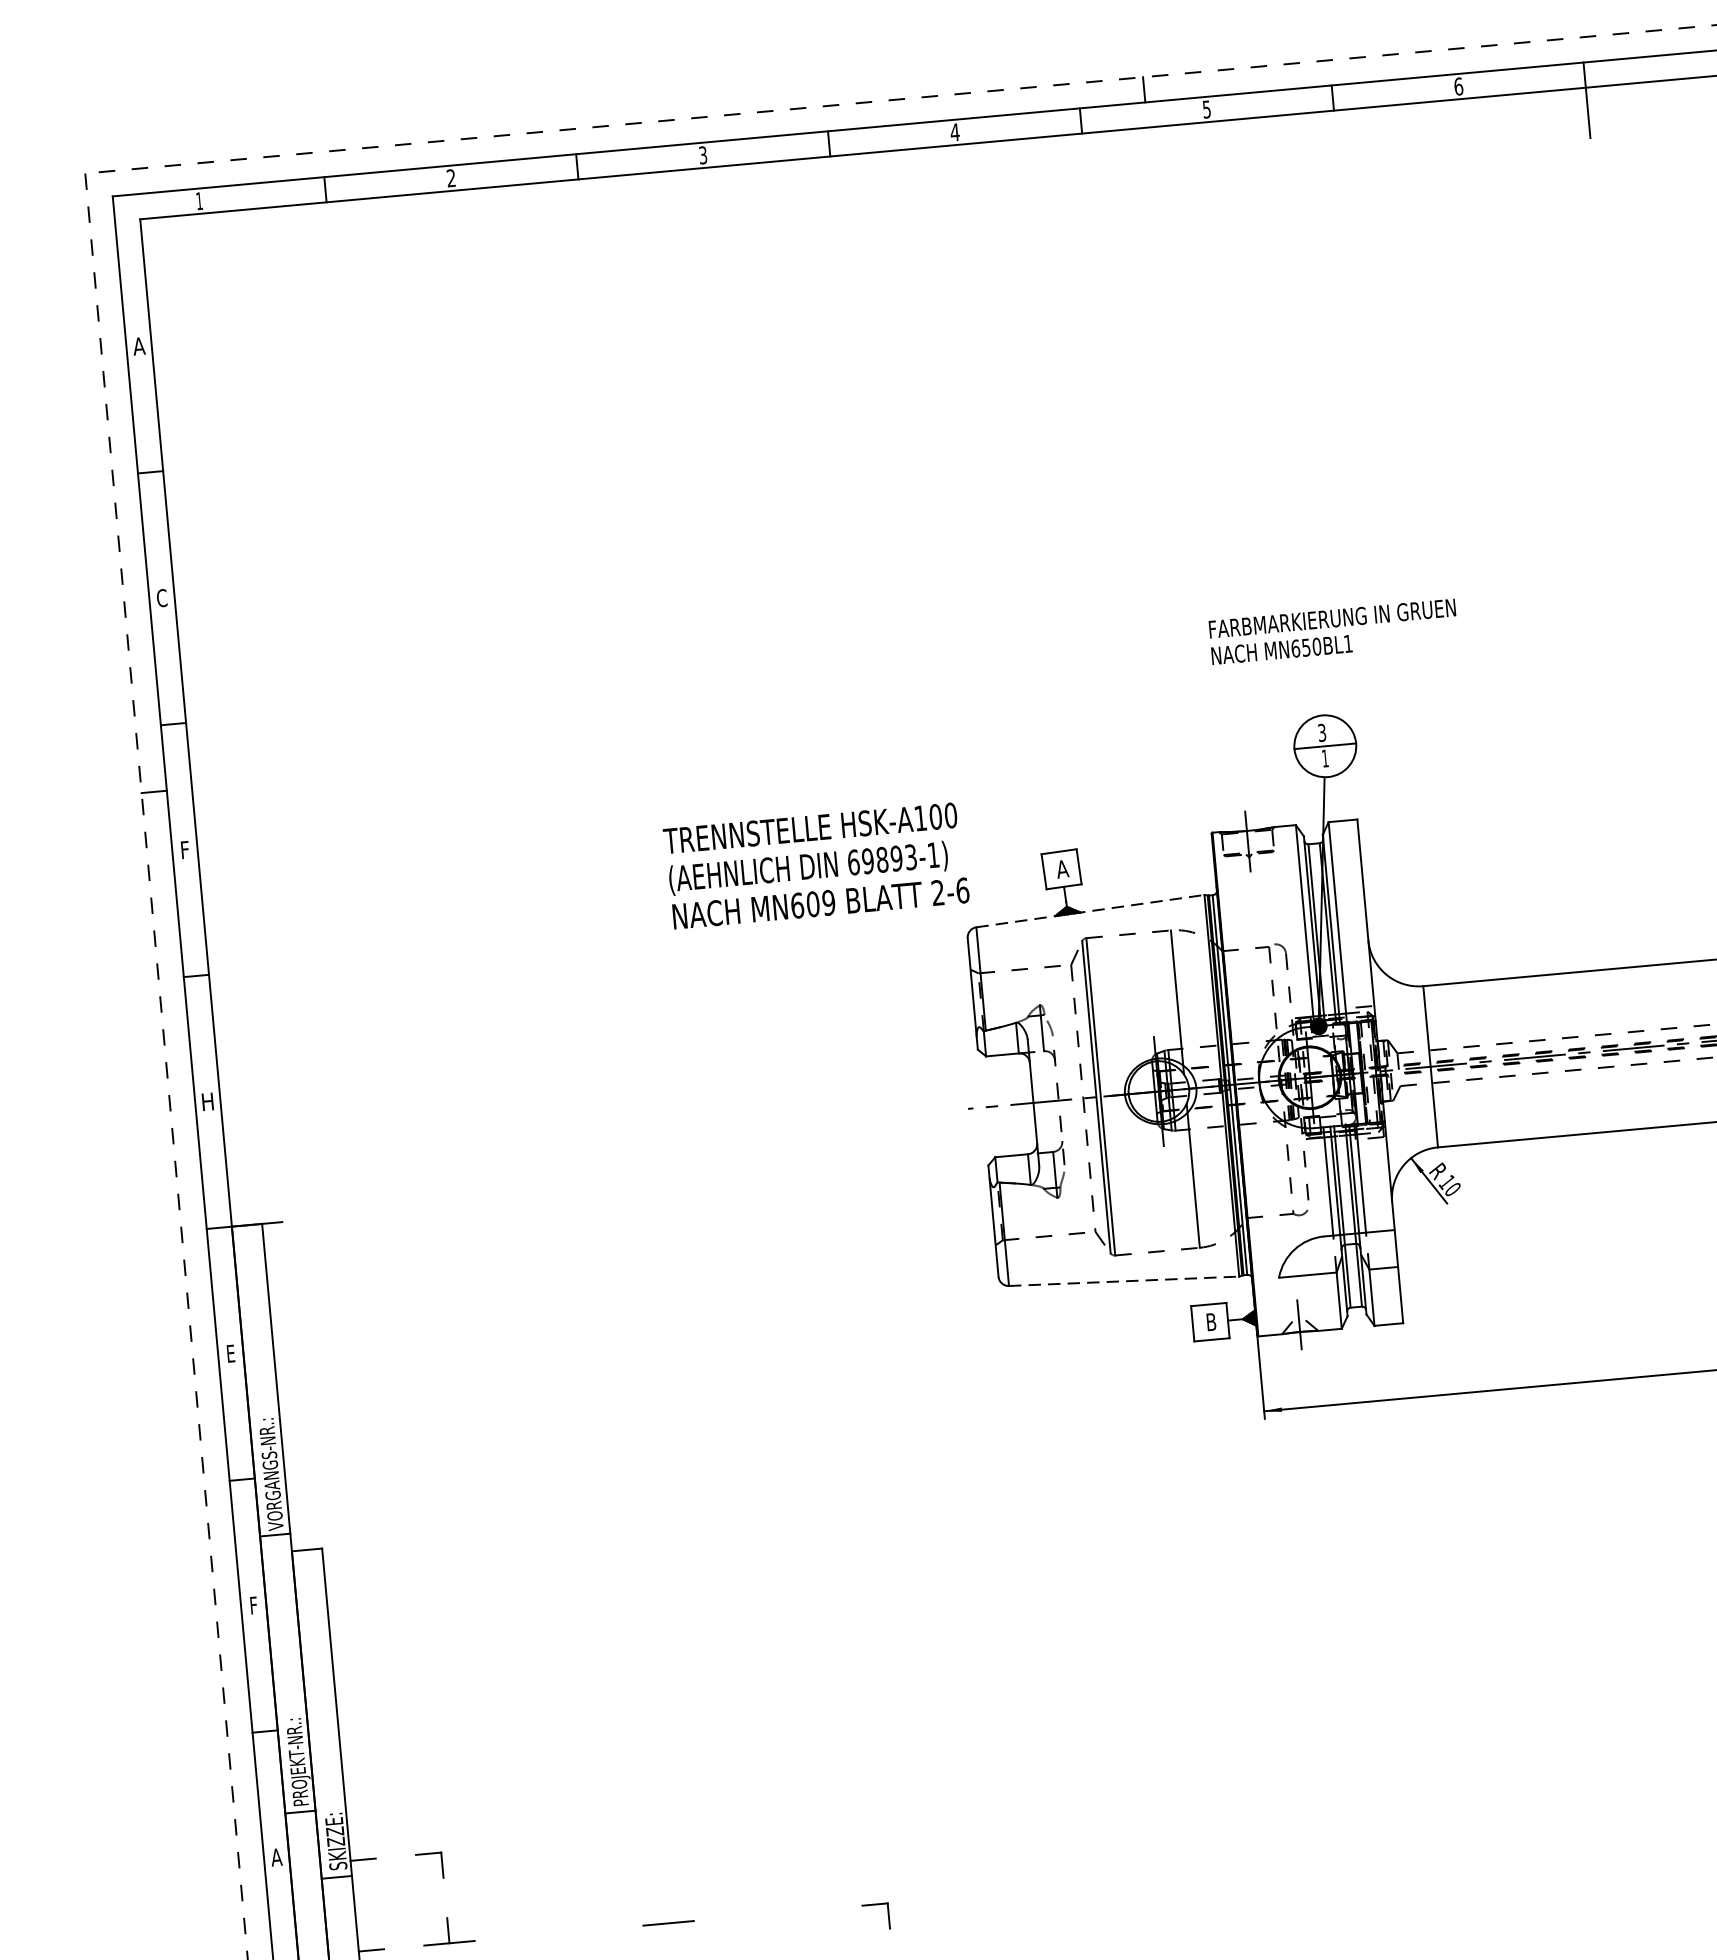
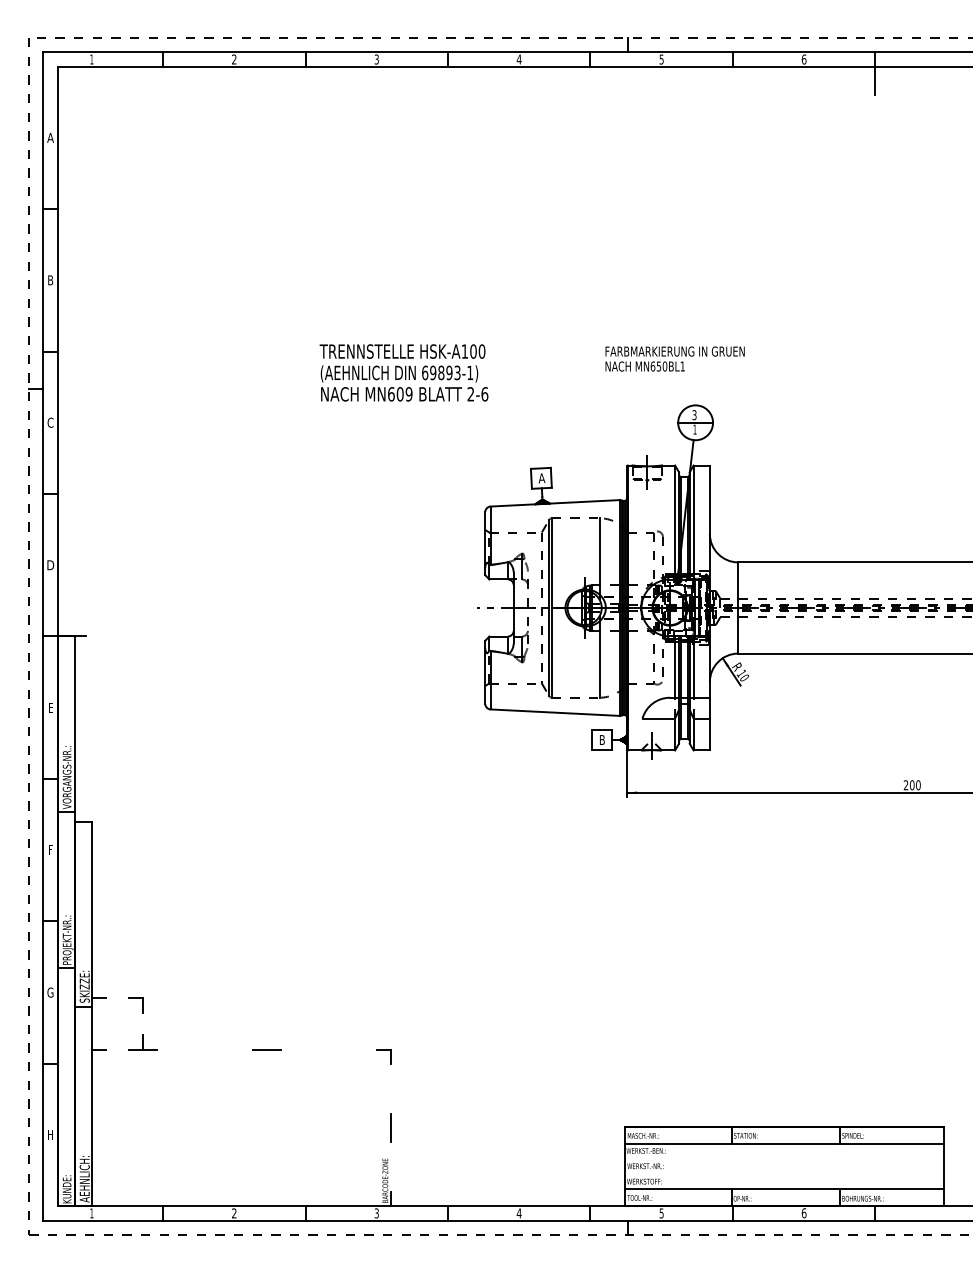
text: (161, 598) -> (50, 280), C -> B
text: (1332, 630) -> (674, 358), moved
text: (184, 849) -> (50, 422), F -> C
text: (815, 865) -> (403, 372), moved
line: (1090, 911) -> (555, 503), dashed -> solid
text: (207, 1102) -> (50, 565), H -> D
line: (1124, 1280) -> (555, 712), dashed -> solid
text: (276, 1857) -> (50, 992), A -> G

